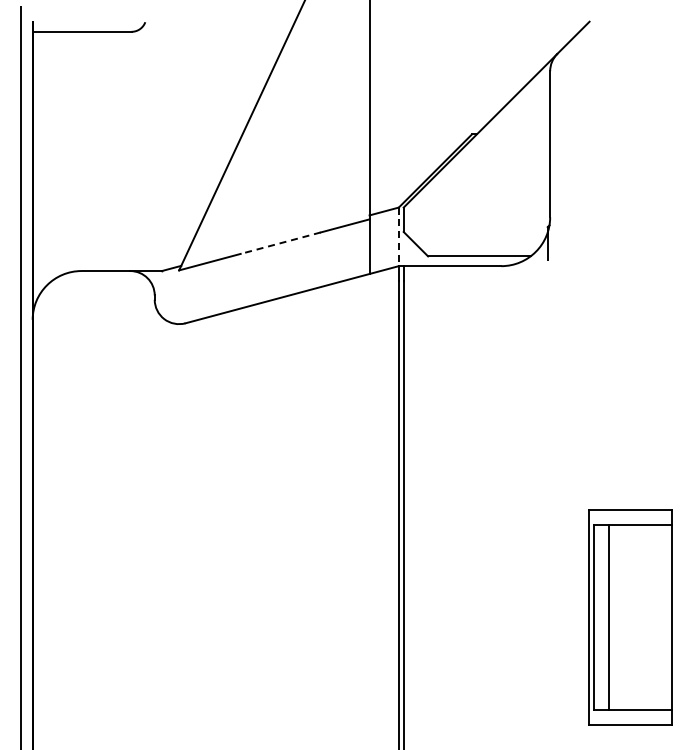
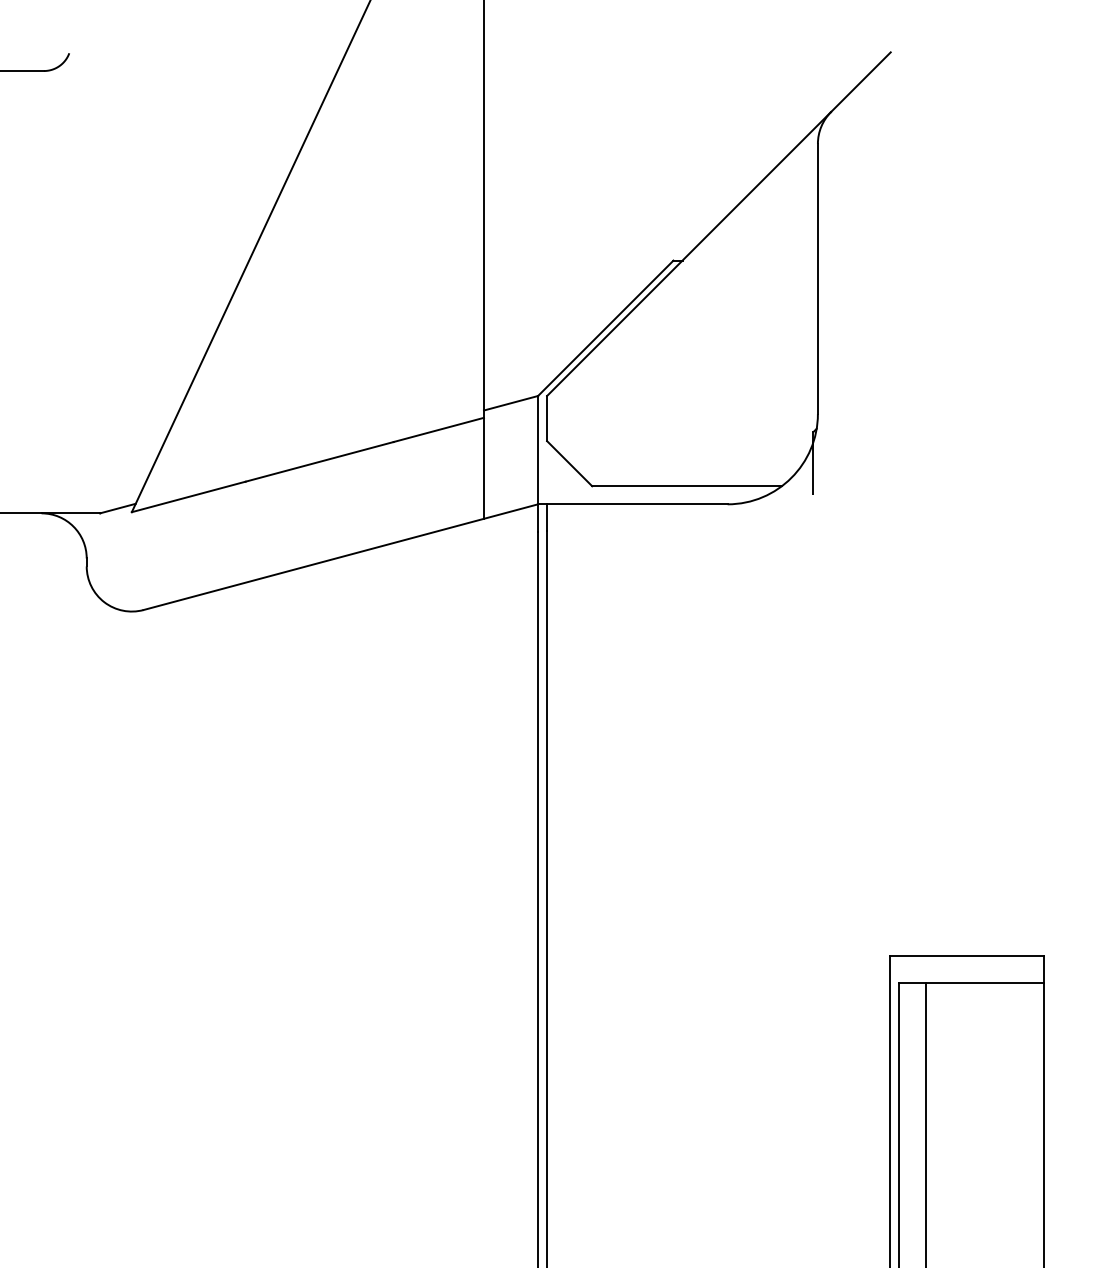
line: (398, 237) -> (537, 451), dashed -> solid
line: (280, 243) -> (319, 462), dashed -> solid

